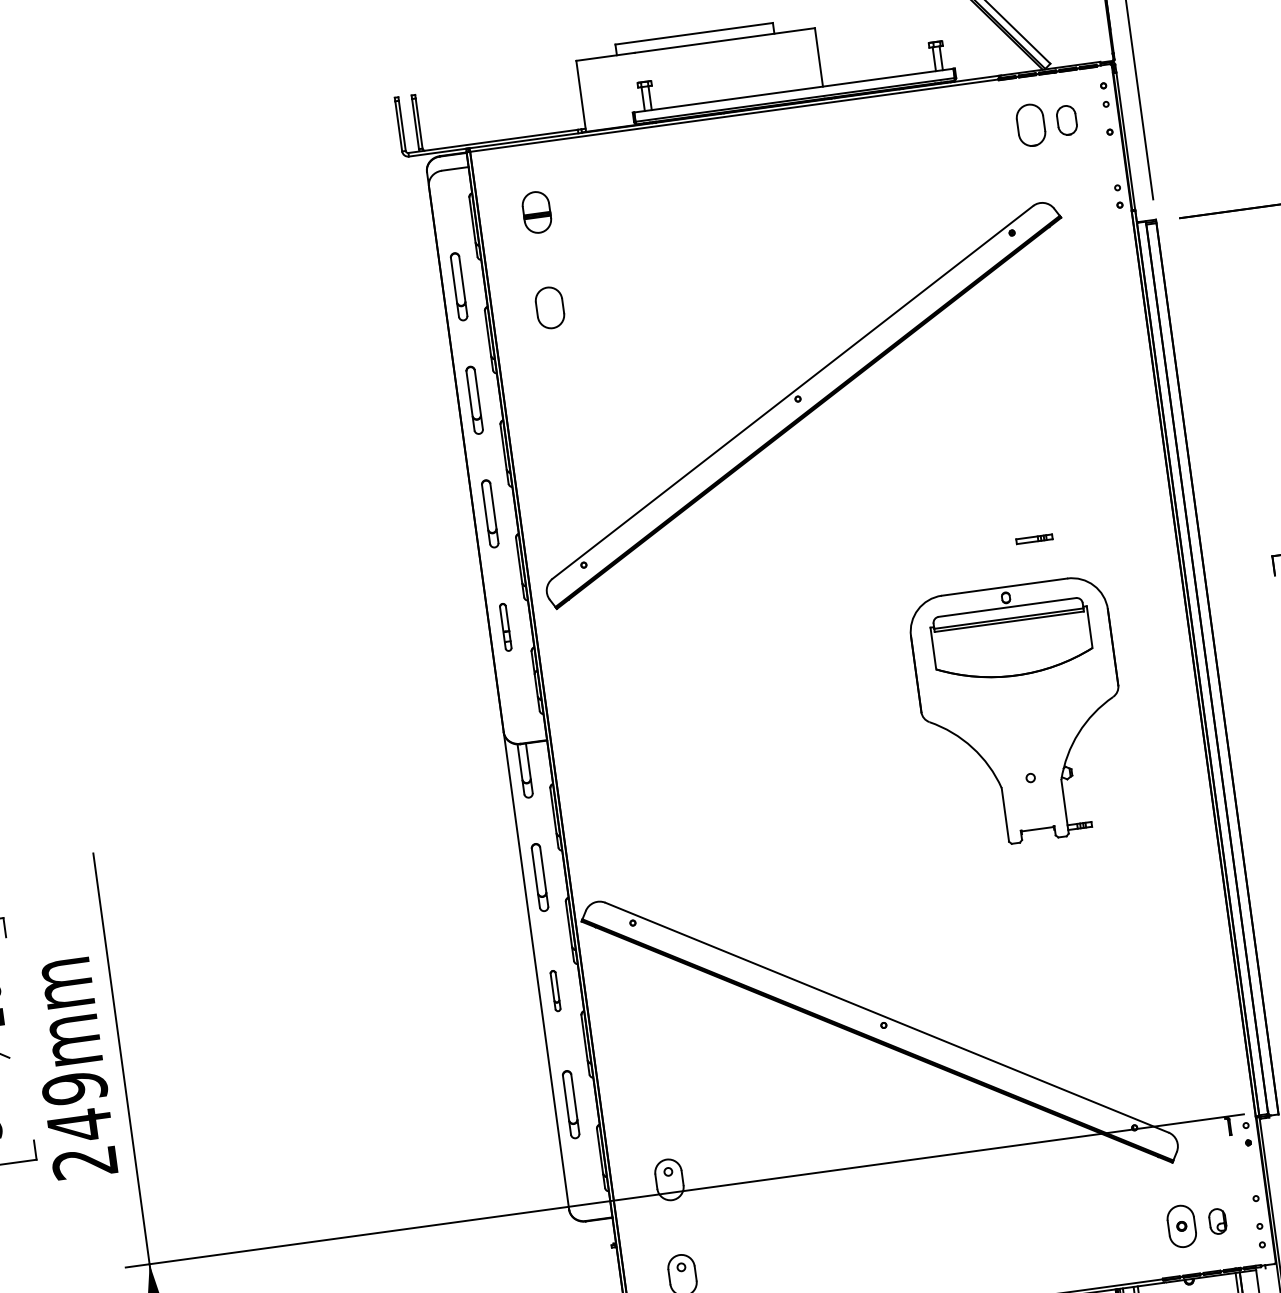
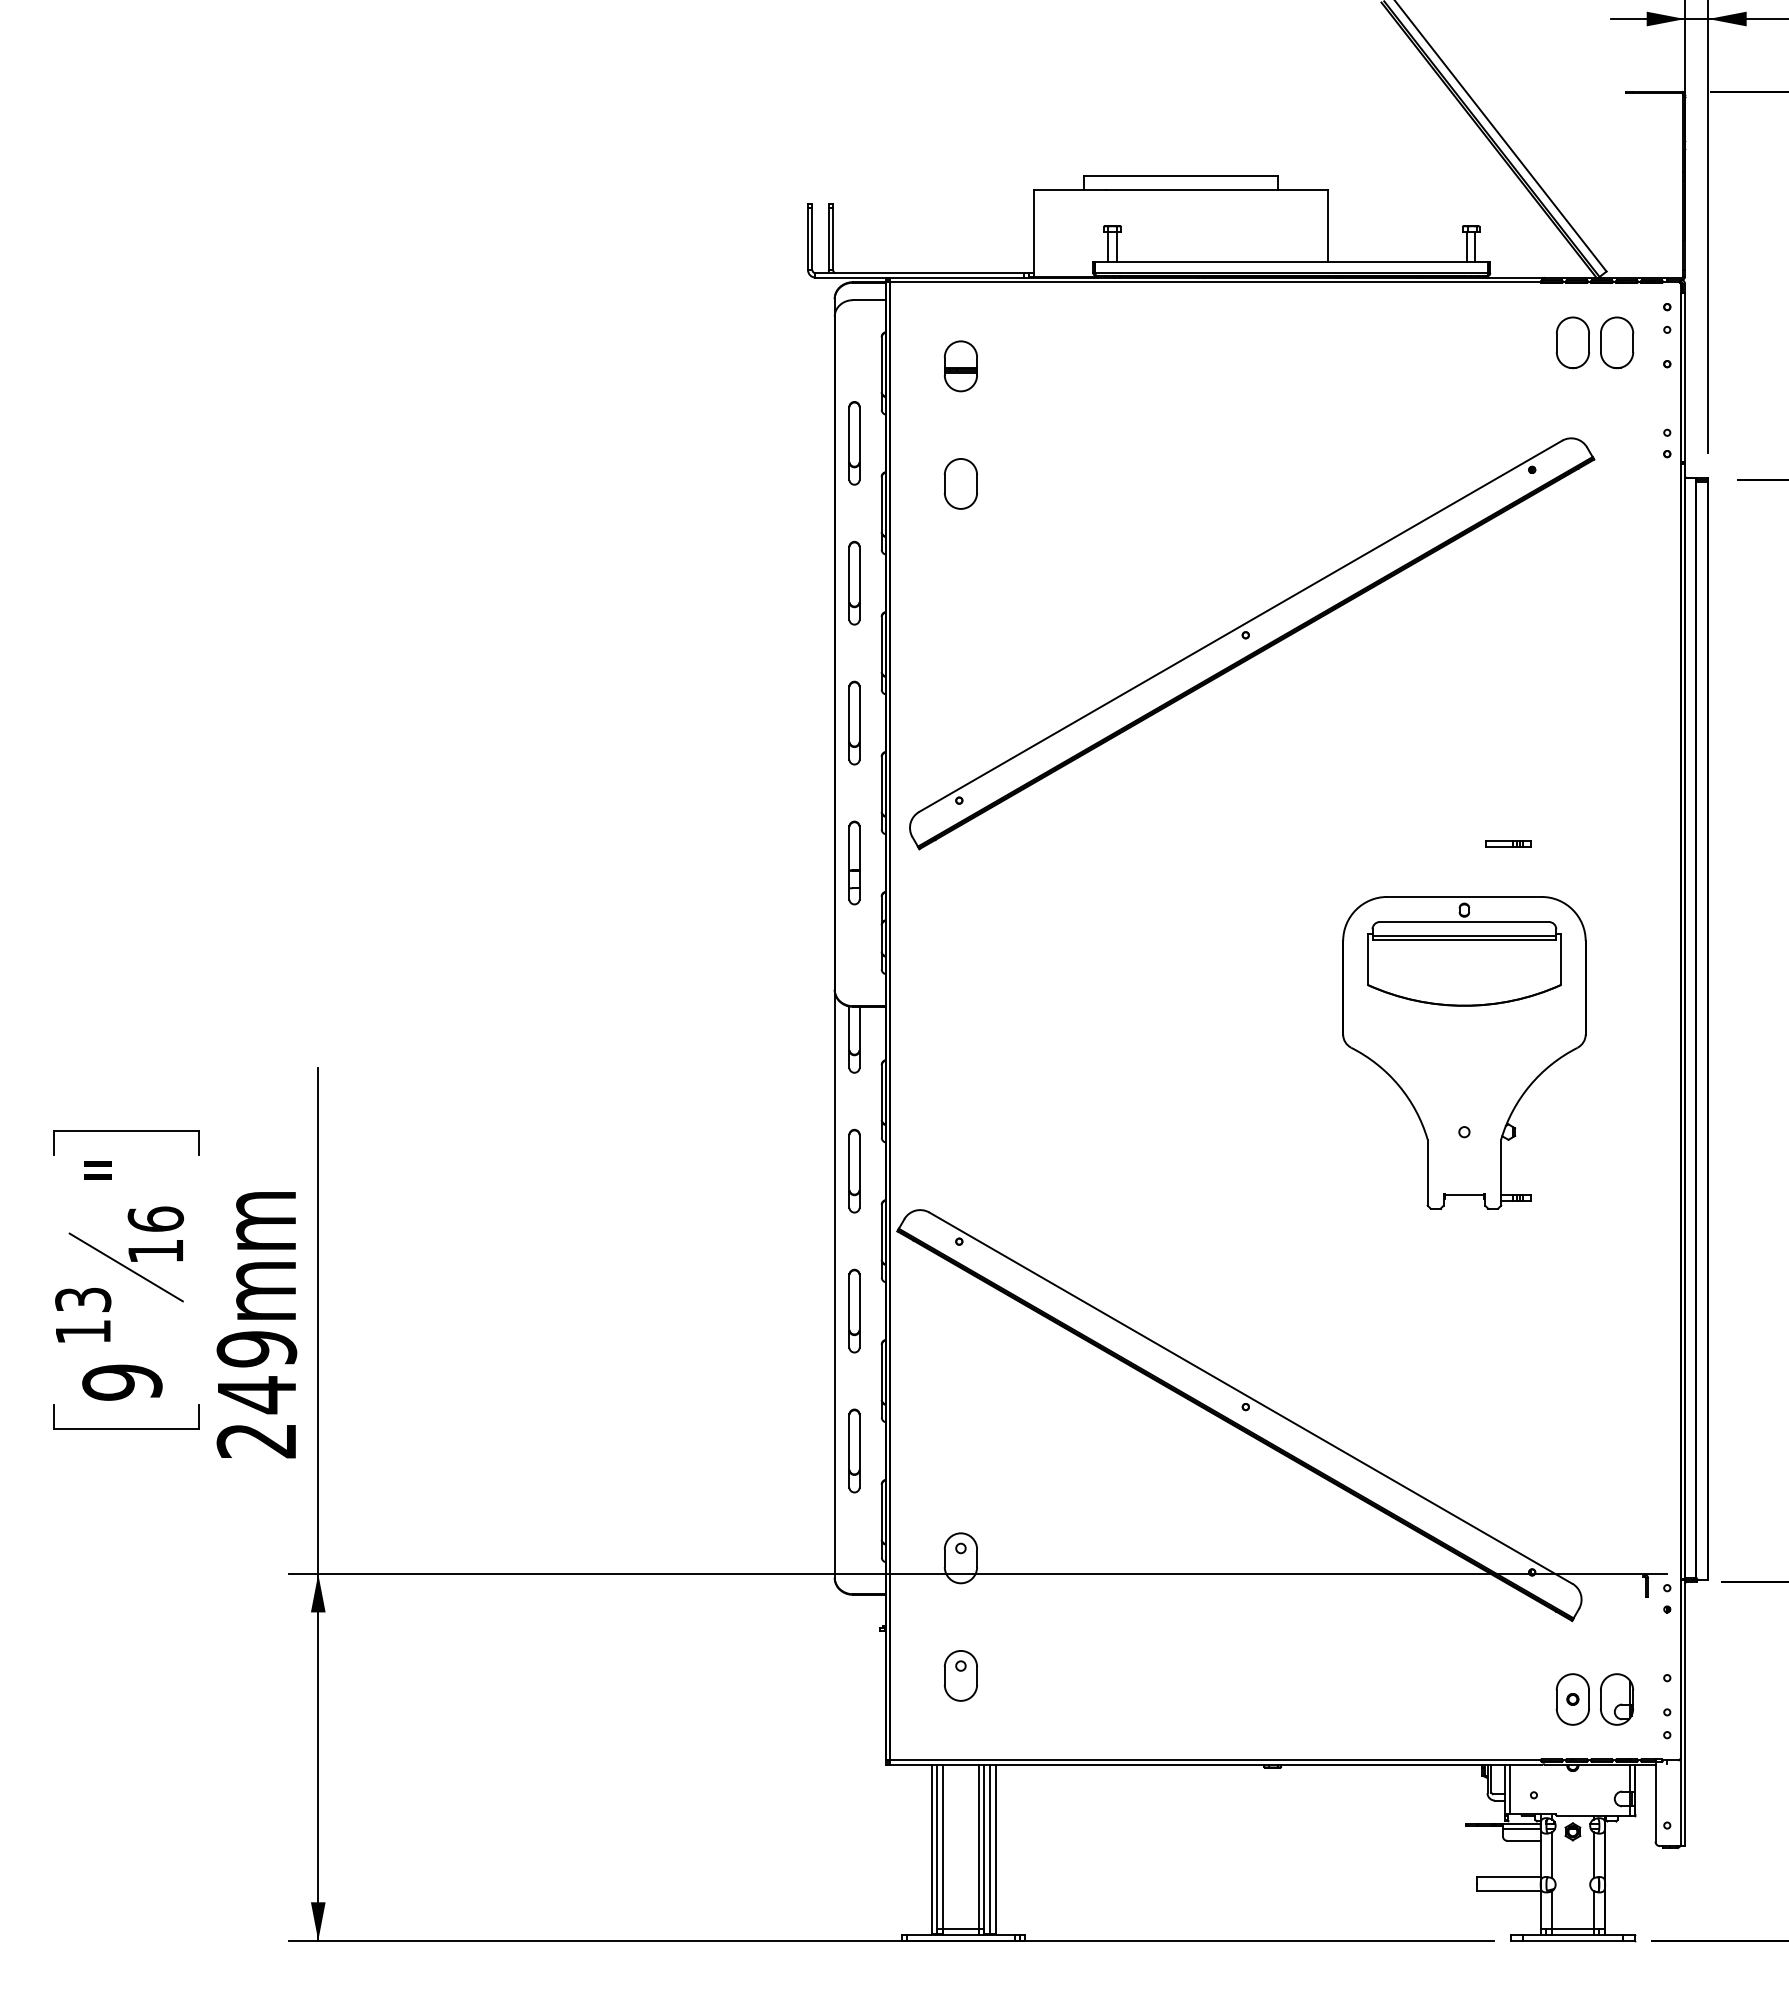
part: (1067, 120) -> (1617, 342), size x1.43
part: (505, 626) -> (854, 862), size x1.43
part: (555, 990) -> (854, 1310), size x1.67
part: (1218, 1221) -> (1617, 1699), size x1.67

